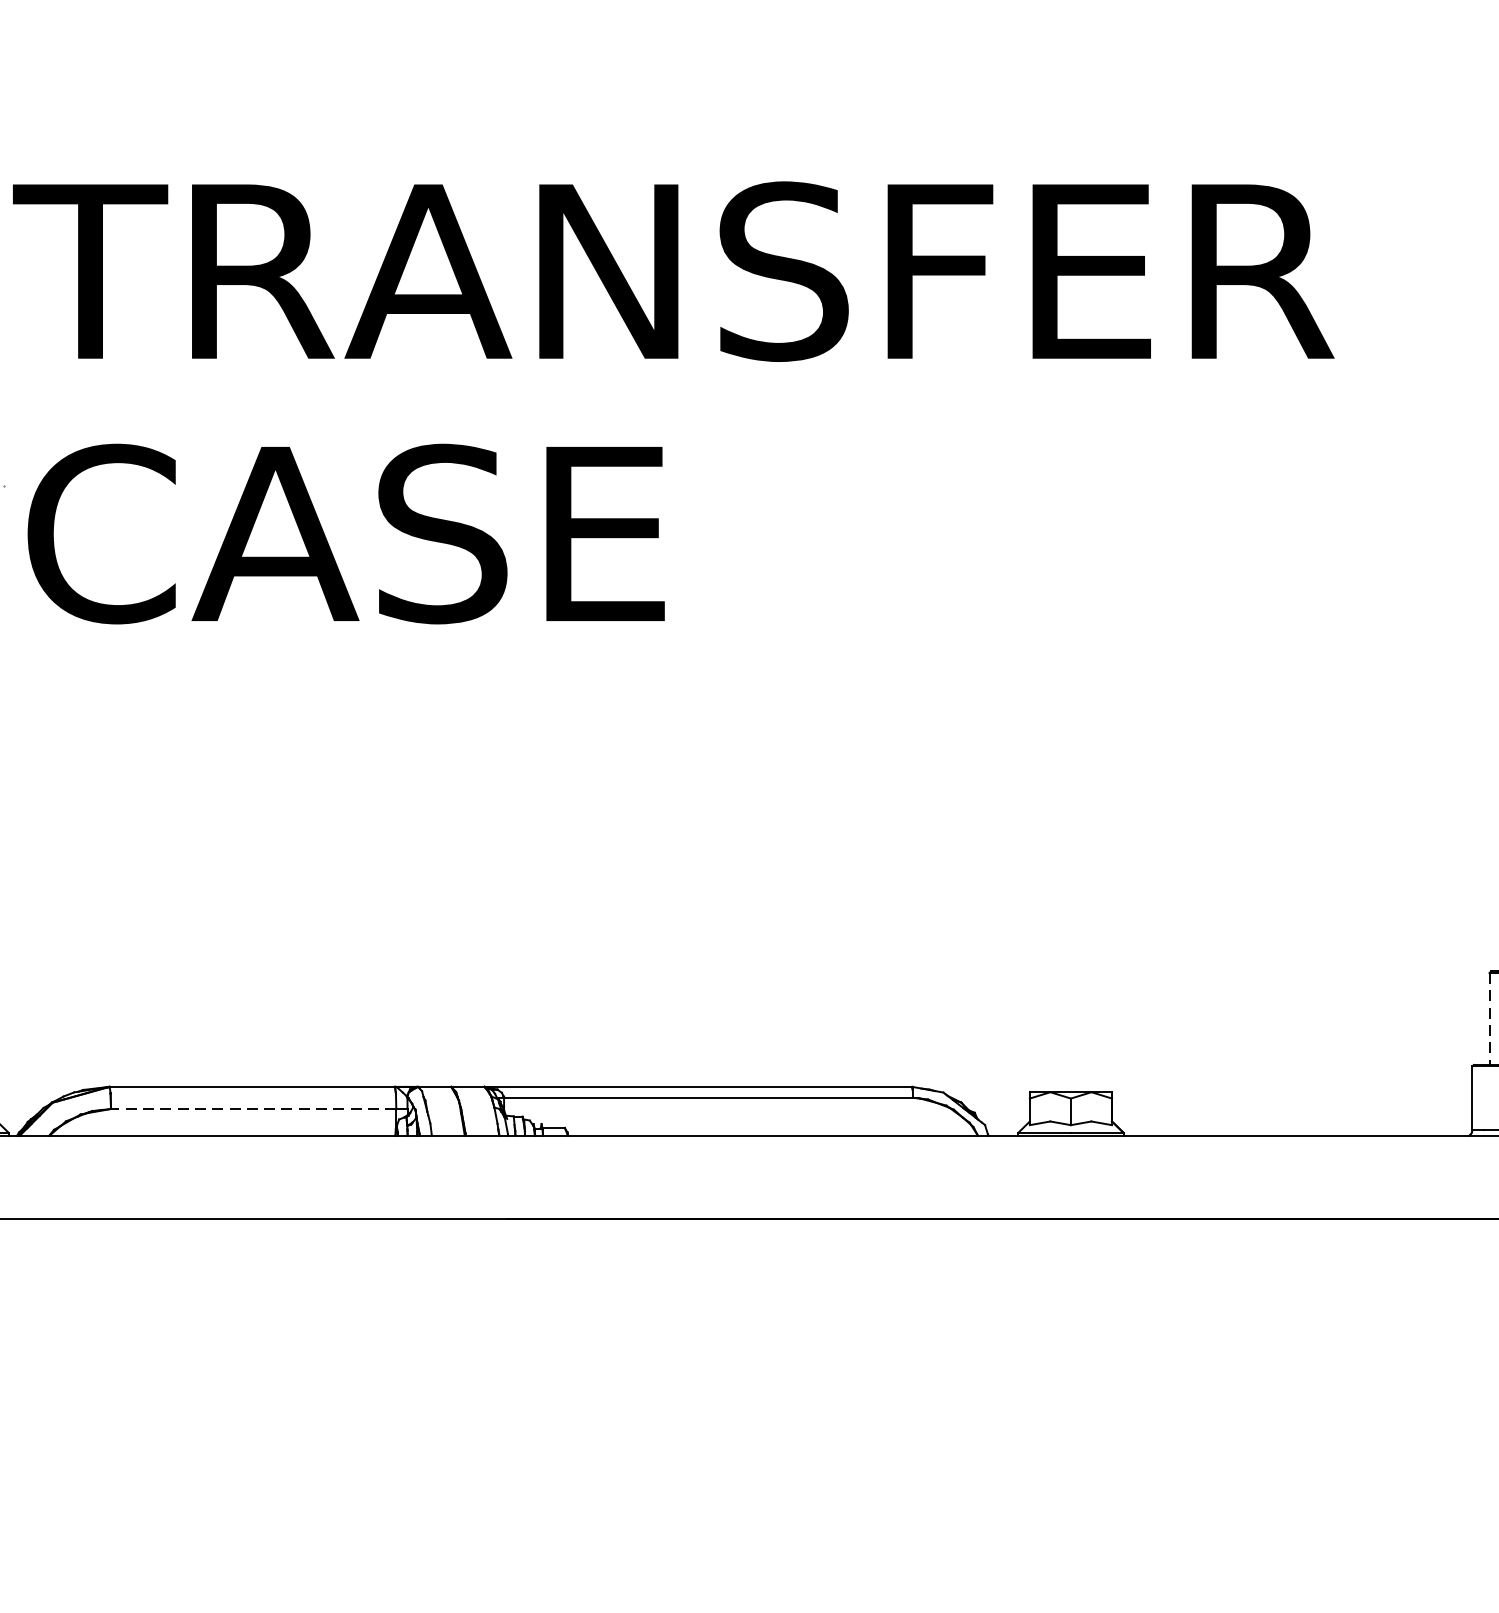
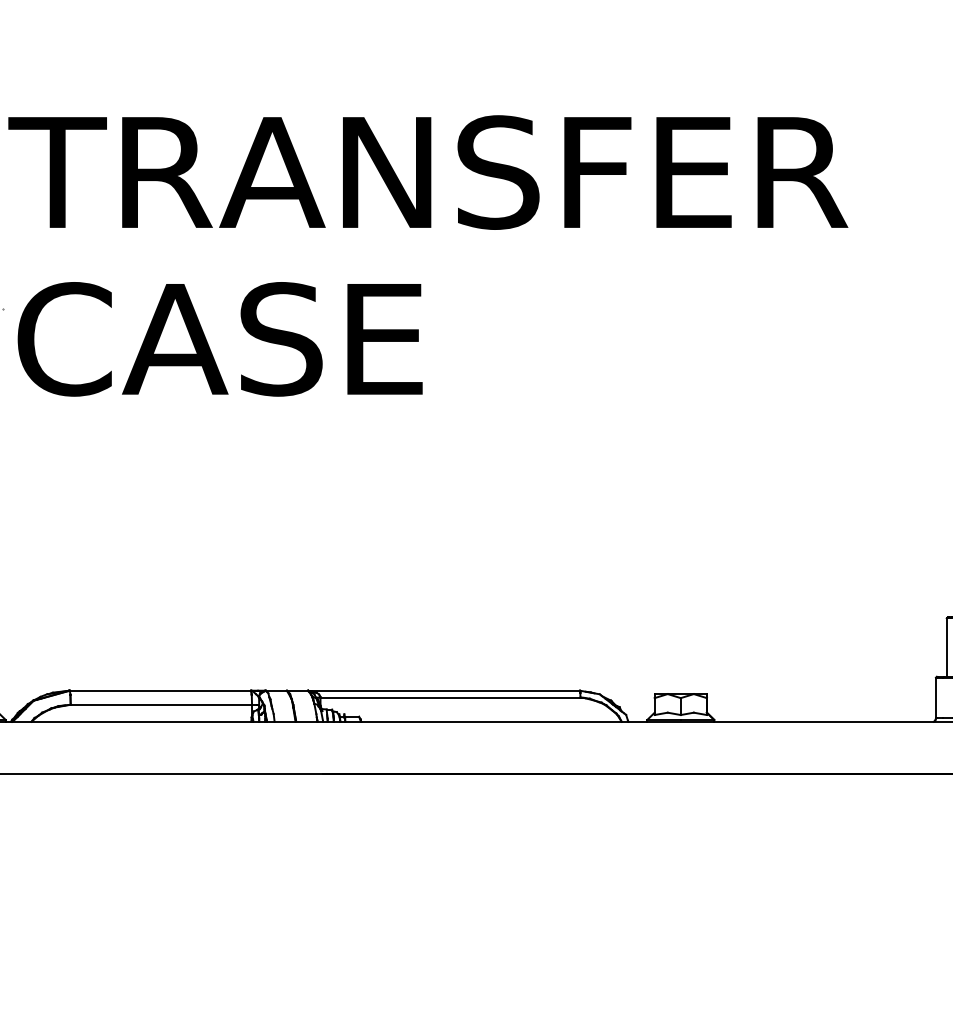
line: (1488, 1020) -> (946, 648), dashed -> solid
line: (253, 1108) -> (161, 704), dashed -> solid

